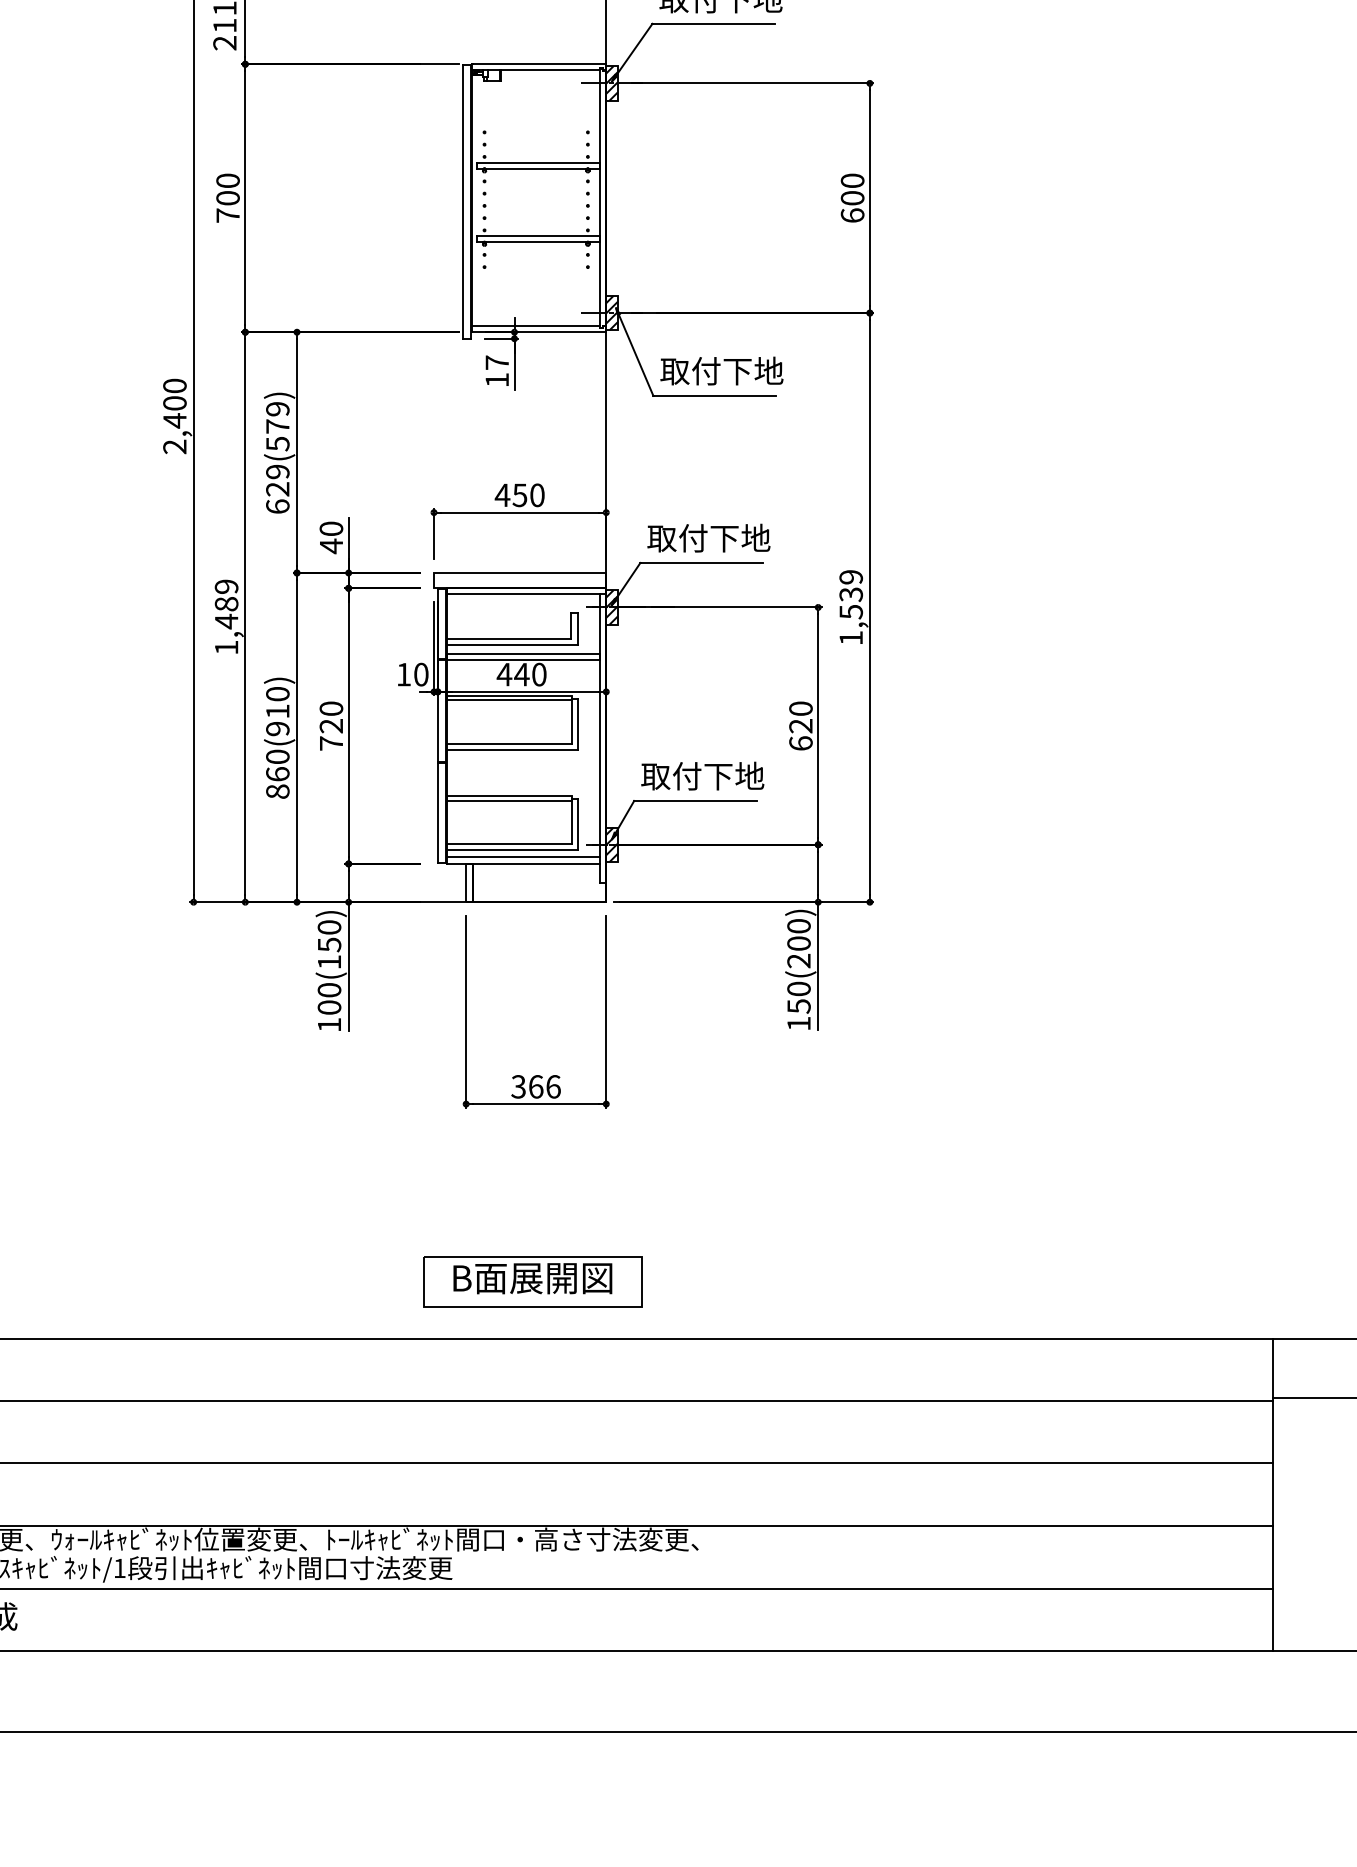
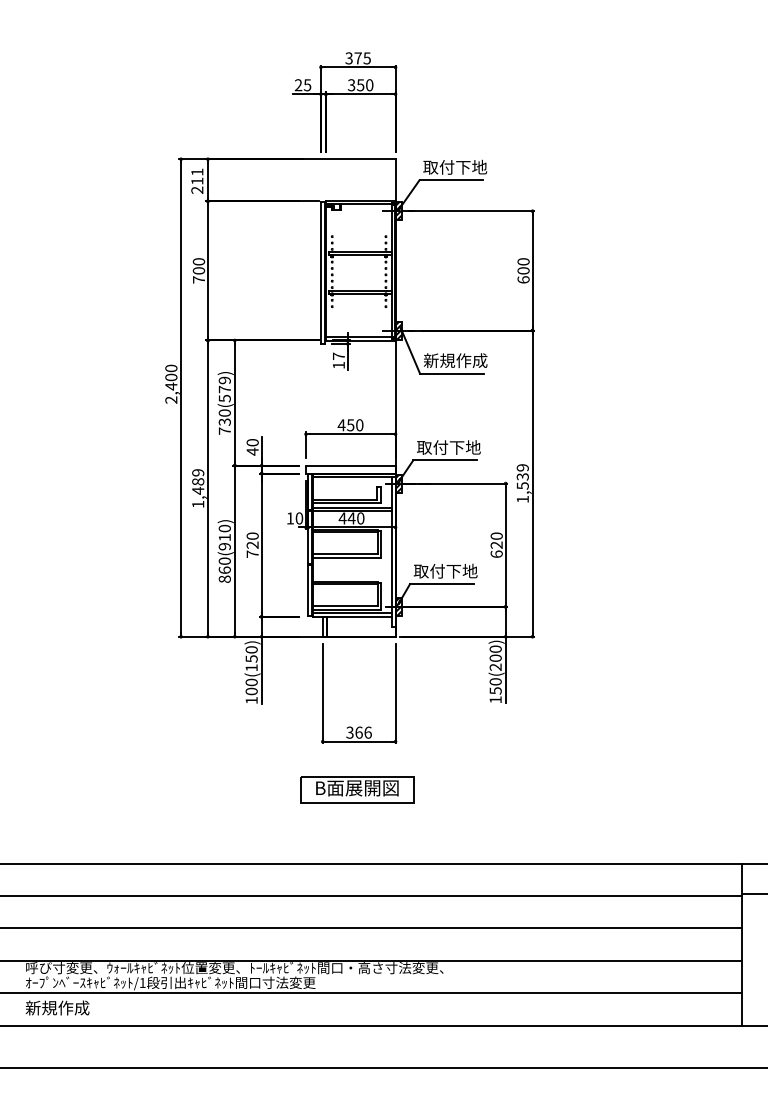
text: (721, 370) -> (455, 360), 取付下地 -> 新規作成
text: (277, 488) -> (224, 421), 629(579) -> 730(579)
part: (533, 1280) -> (357, 789), moved

